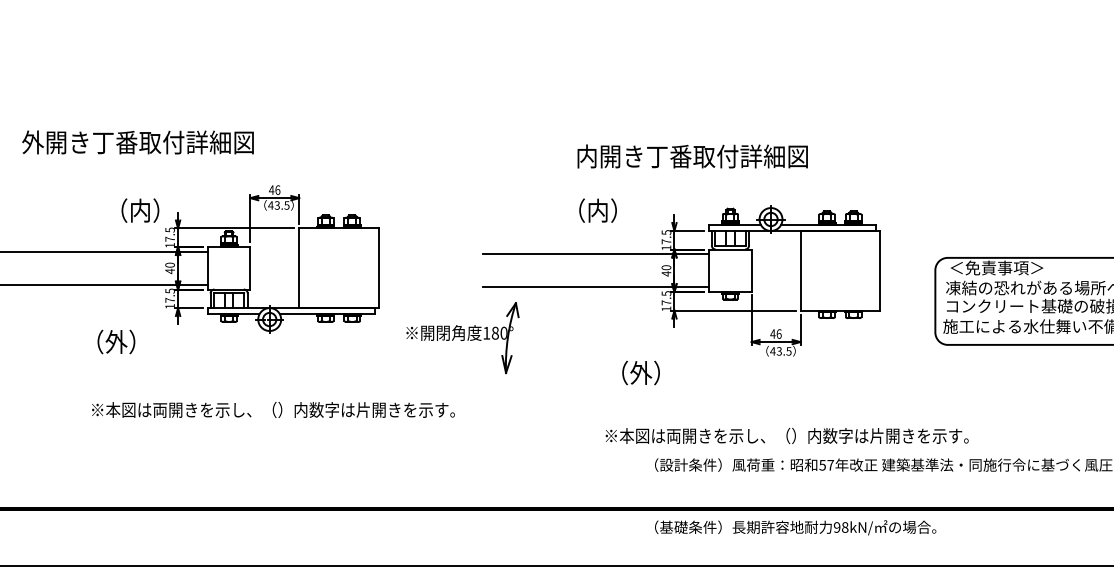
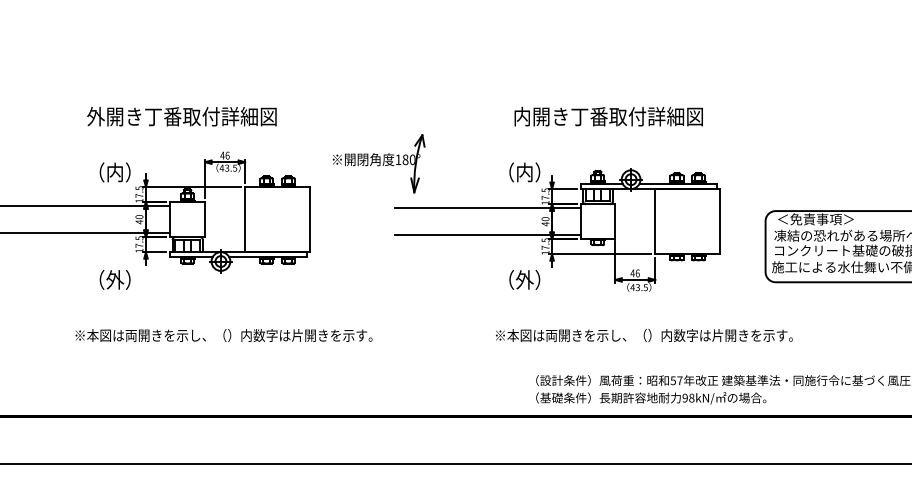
text: (137, 142) -> (181, 116), moved
text: (692, 156) -> (608, 116), moved
text: (597, 210) -> (524, 172), moved
part: (462, 338) -> (378, 164), moved
text: (116, 341) -> (115, 279), moved
text: (640, 372) -> (524, 279), moved
text: (786, 435) -> (643, 335), moved
text: (795, 527) -> (651, 398), moved

